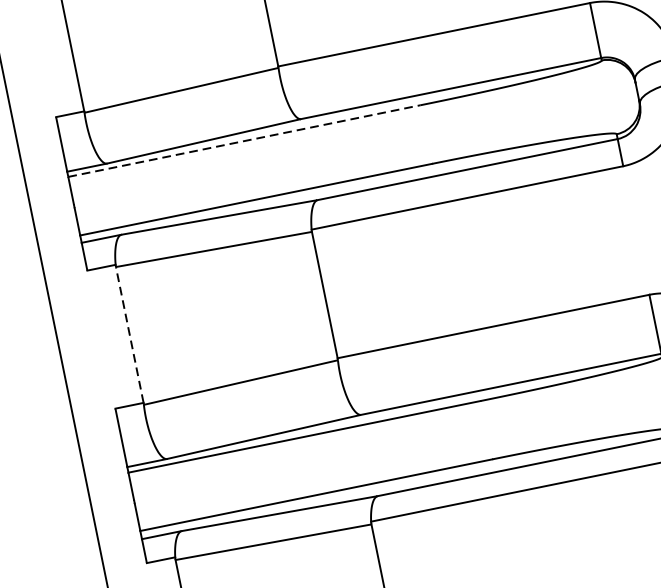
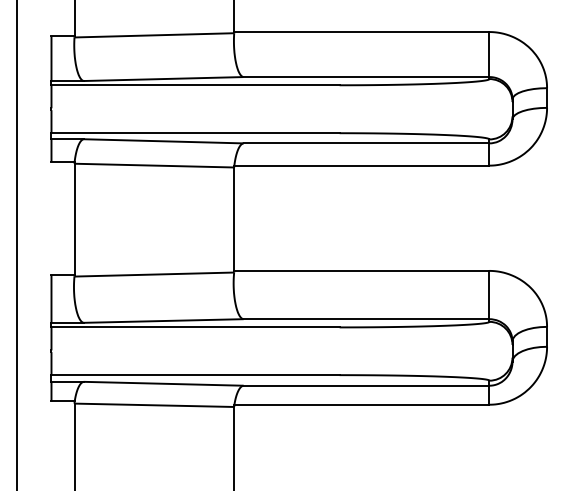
line: (245, 141) -> (196, 85), dashed -> solid
line: (129, 335) -> (74, 219), dashed -> solid

